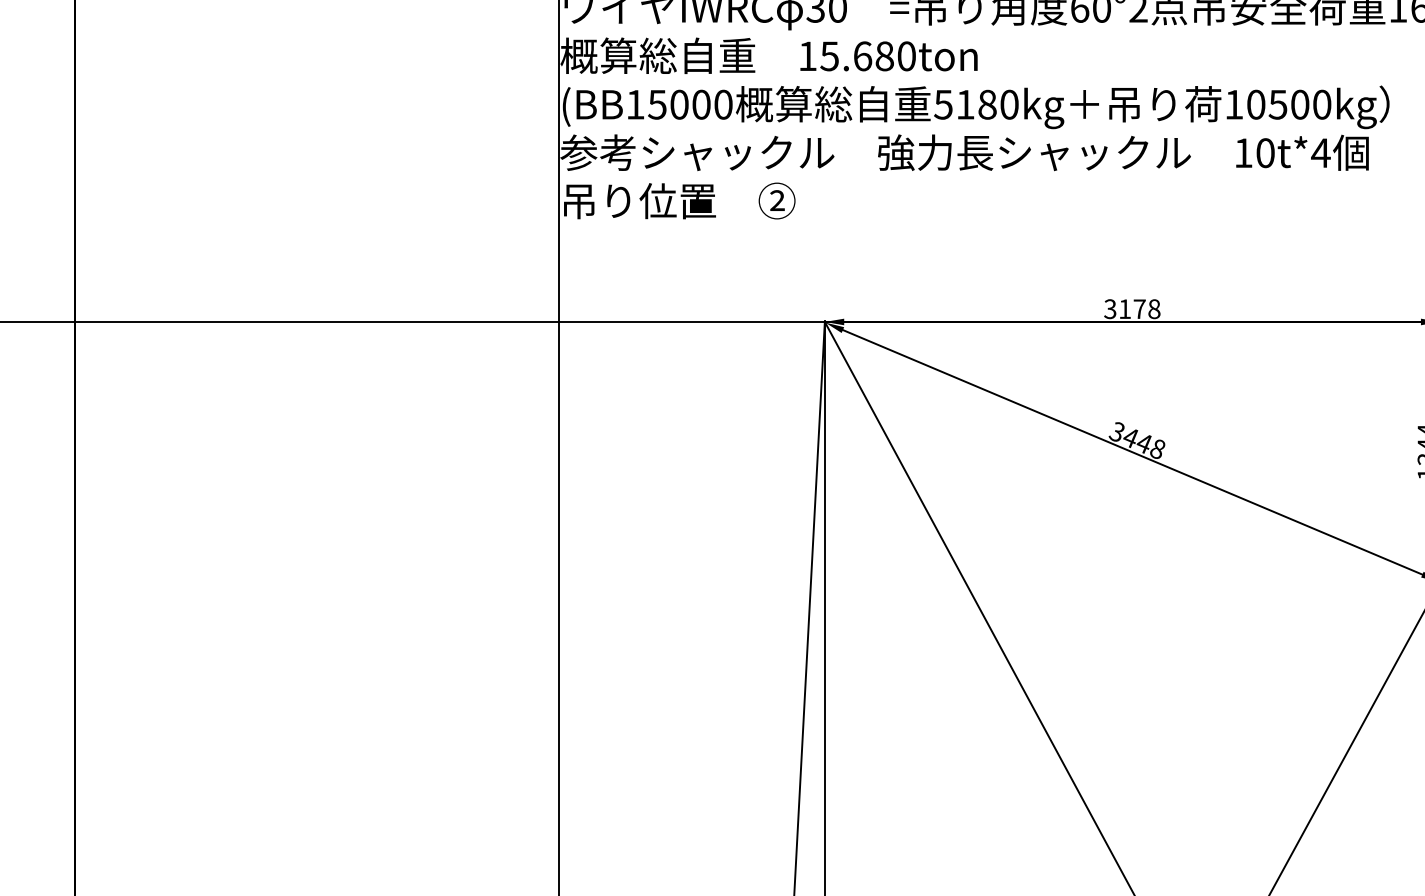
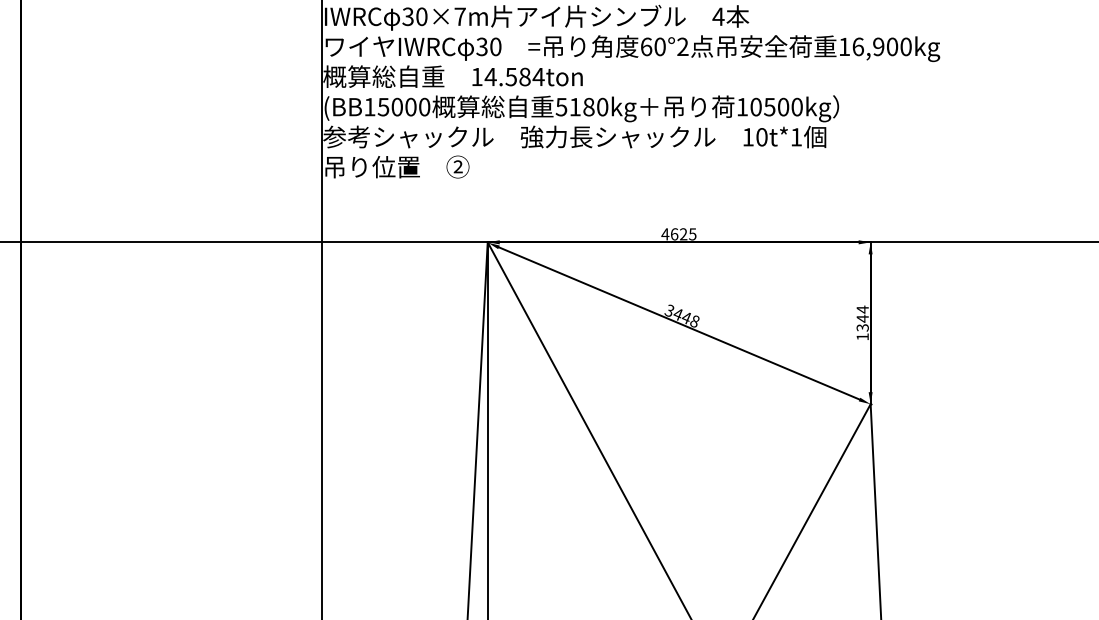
text: (867, 55) -> (514, 76), 15.680ton -> 14.584ton
text: (1321, 153) -> (796, 137), 10t*4 -> 10t*1
text: (1131, 309) -> (678, 234), 3178 -> 4625

